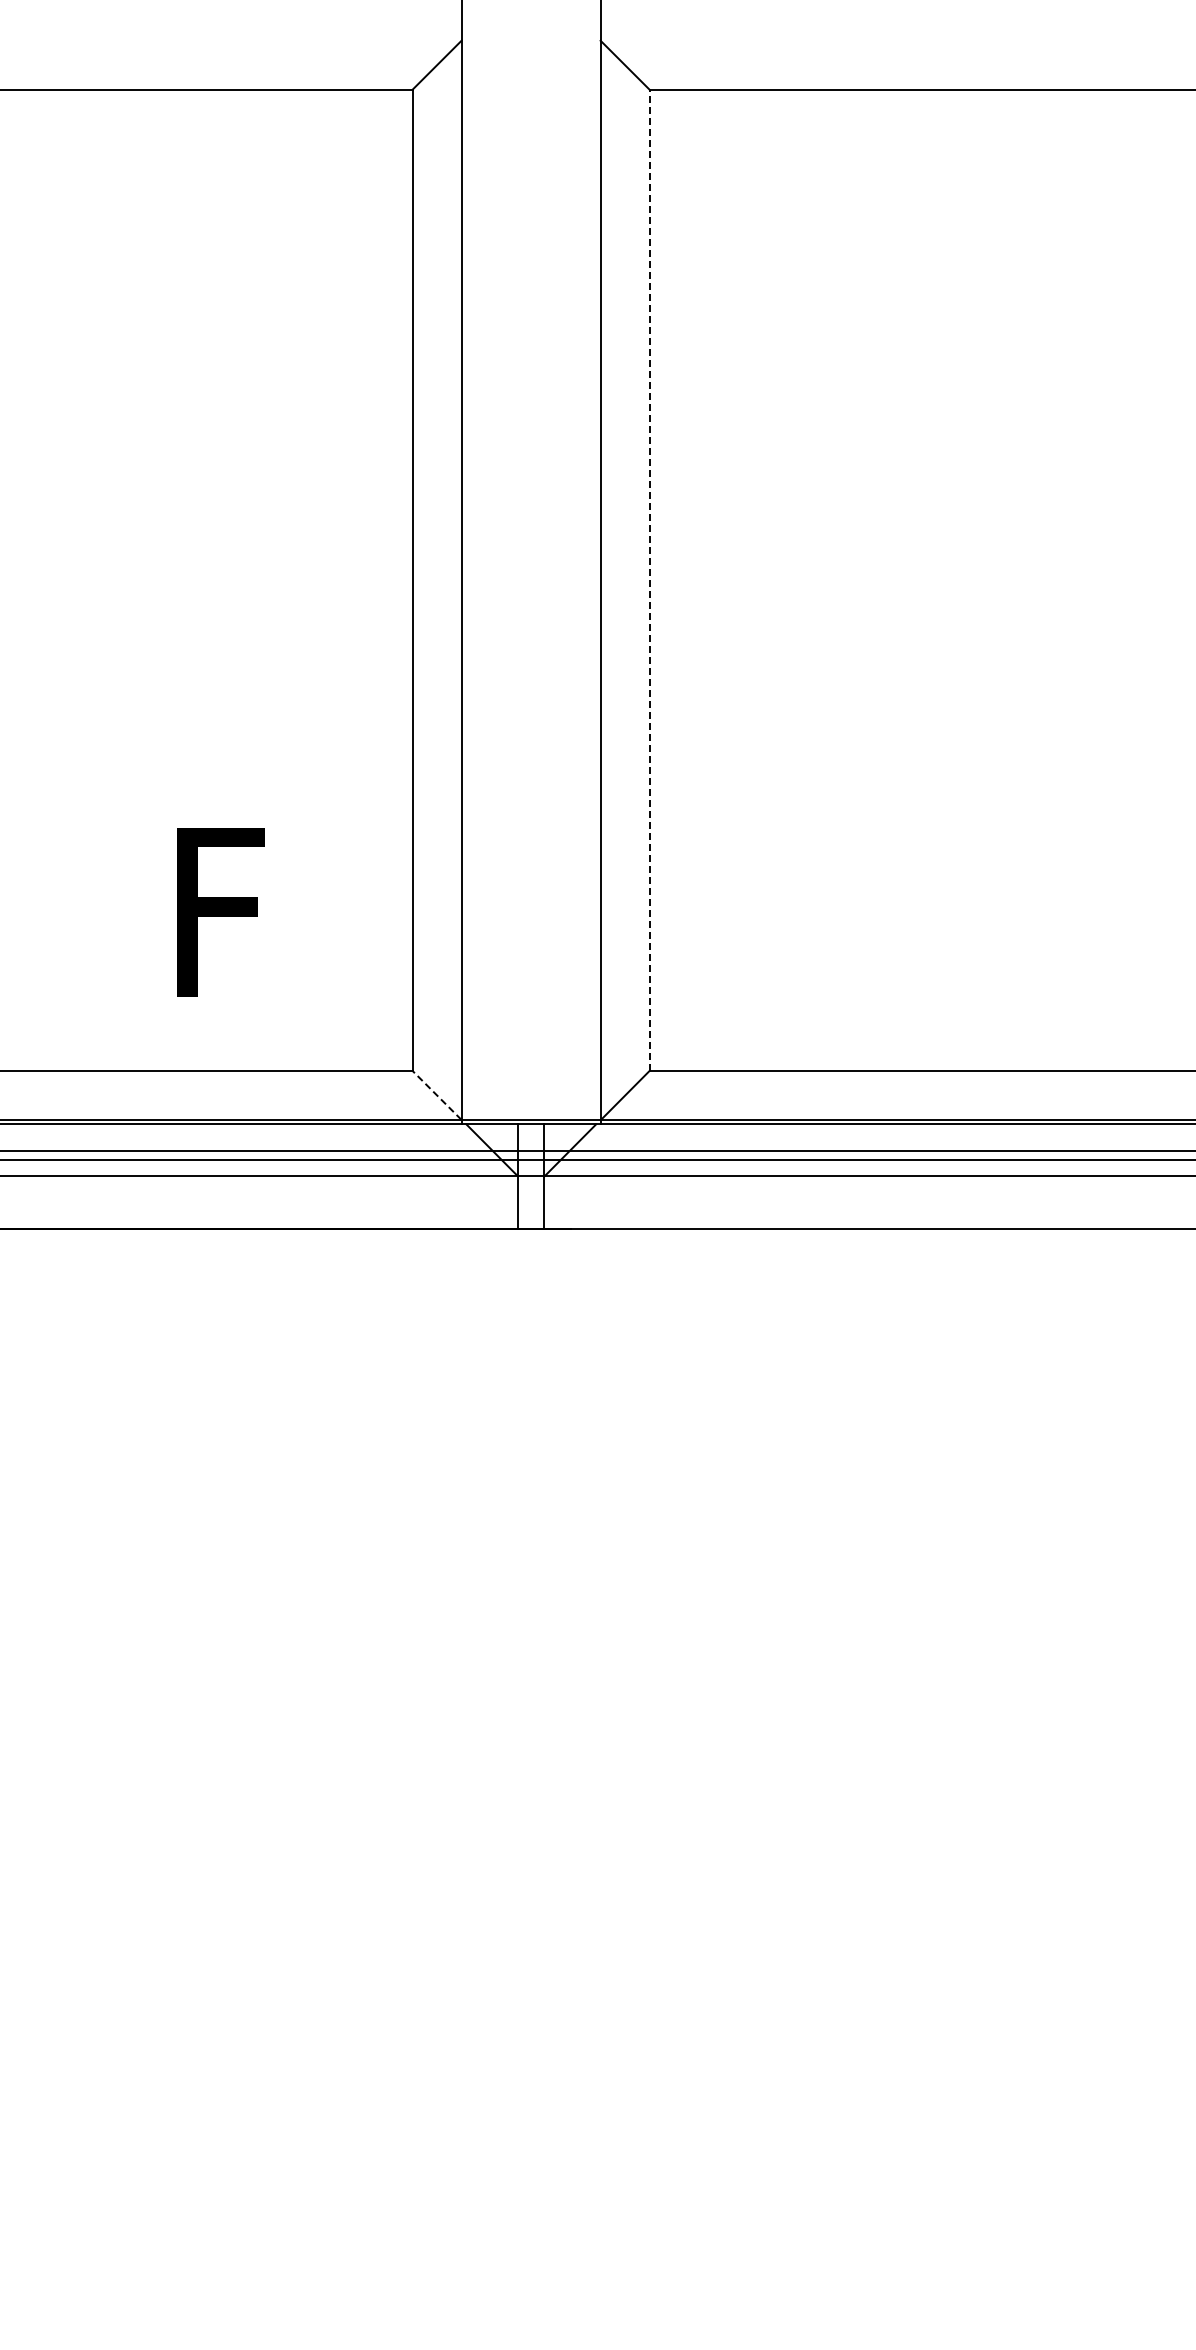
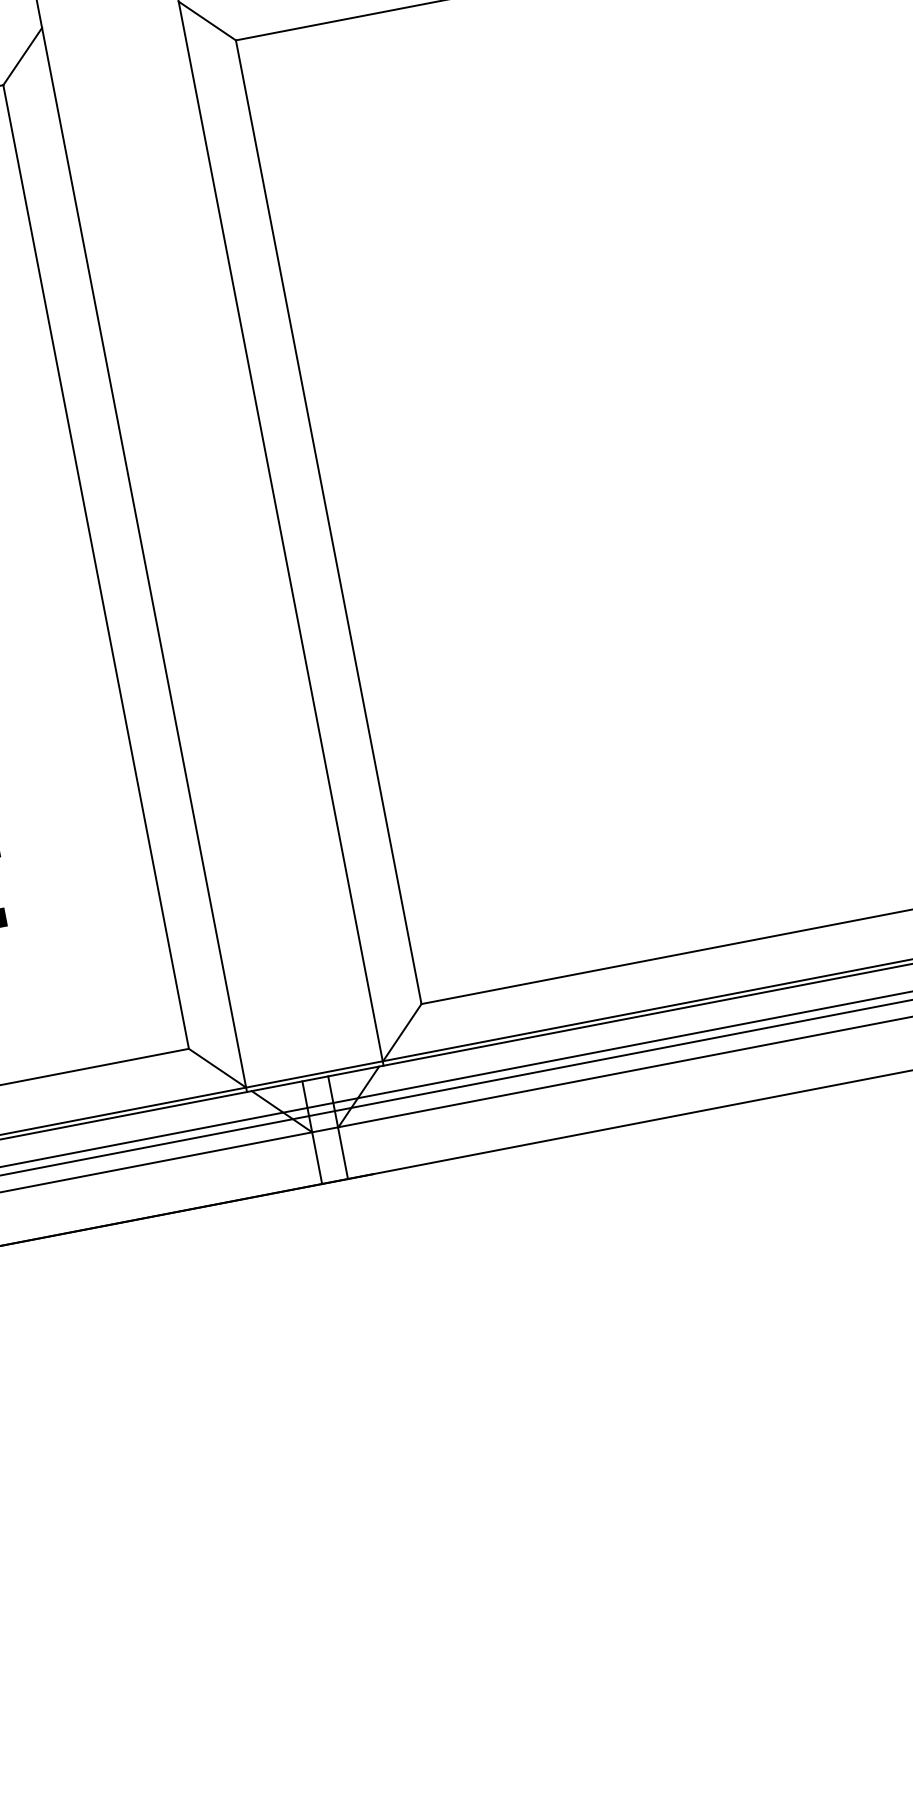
line: (649, 580) -> (328, 522), dashed -> solid
line: (437, 1095) -> (217, 1068), dashed -> solid

